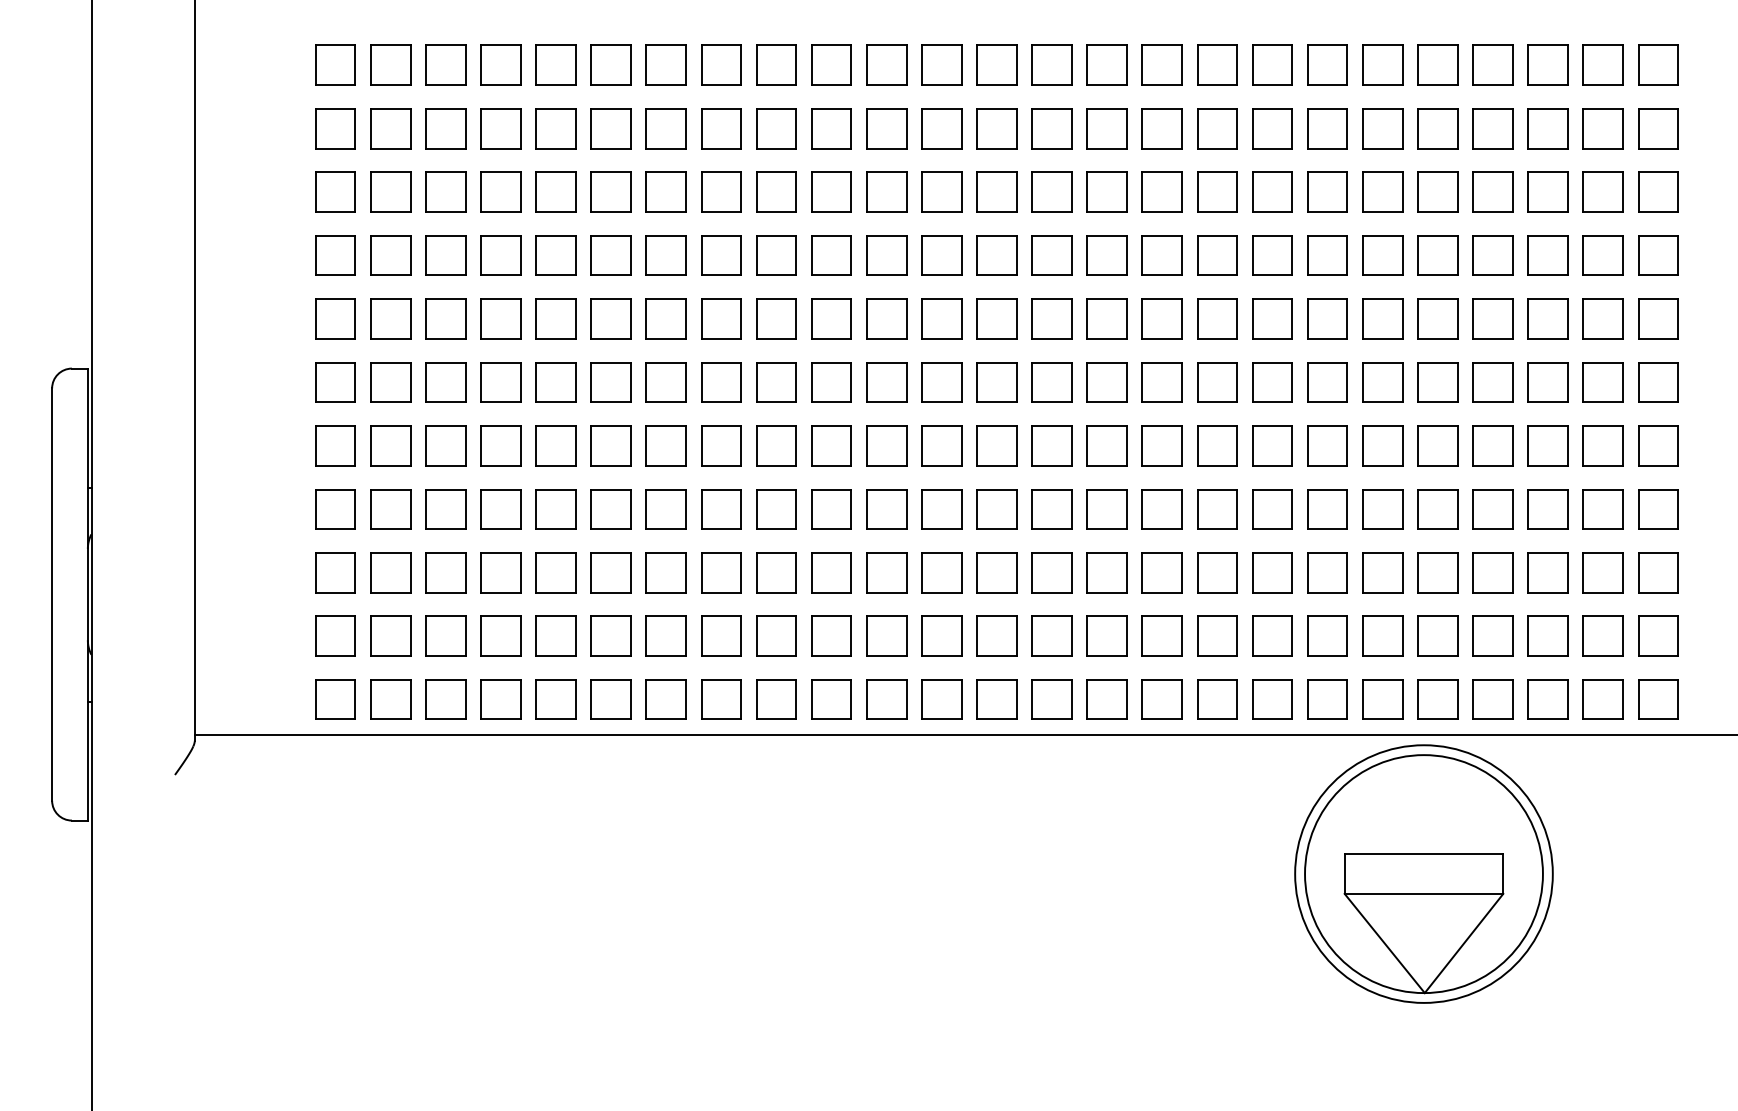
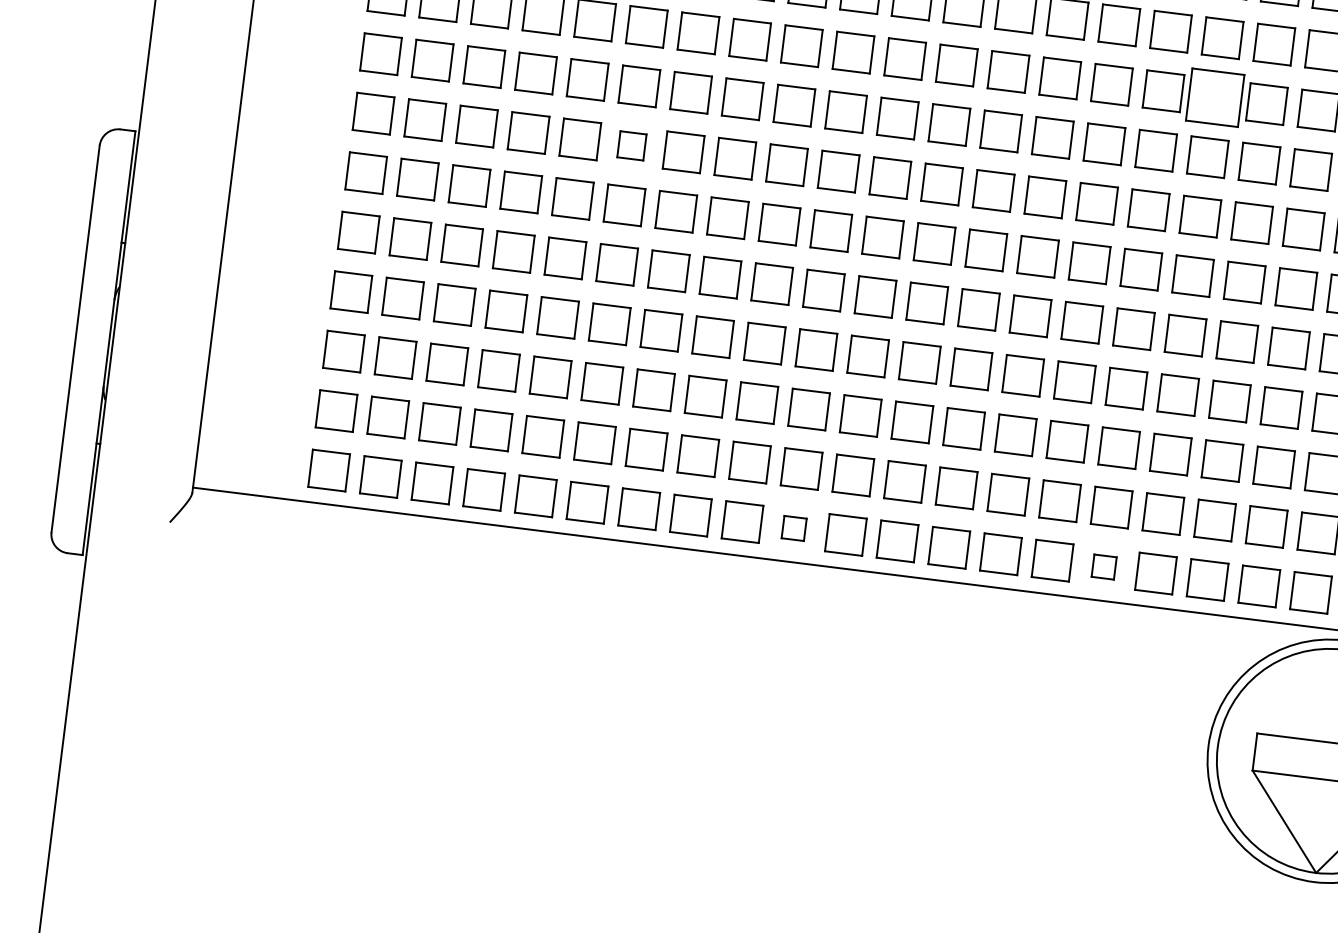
part: (1217, 191) -> (1215, 97), size x1.4
part: (610, 318) -> (631, 145), size x0.7
part: (831, 699) -> (794, 528), size x0.6
part: (1161, 699) -> (1103, 566), size x0.6

